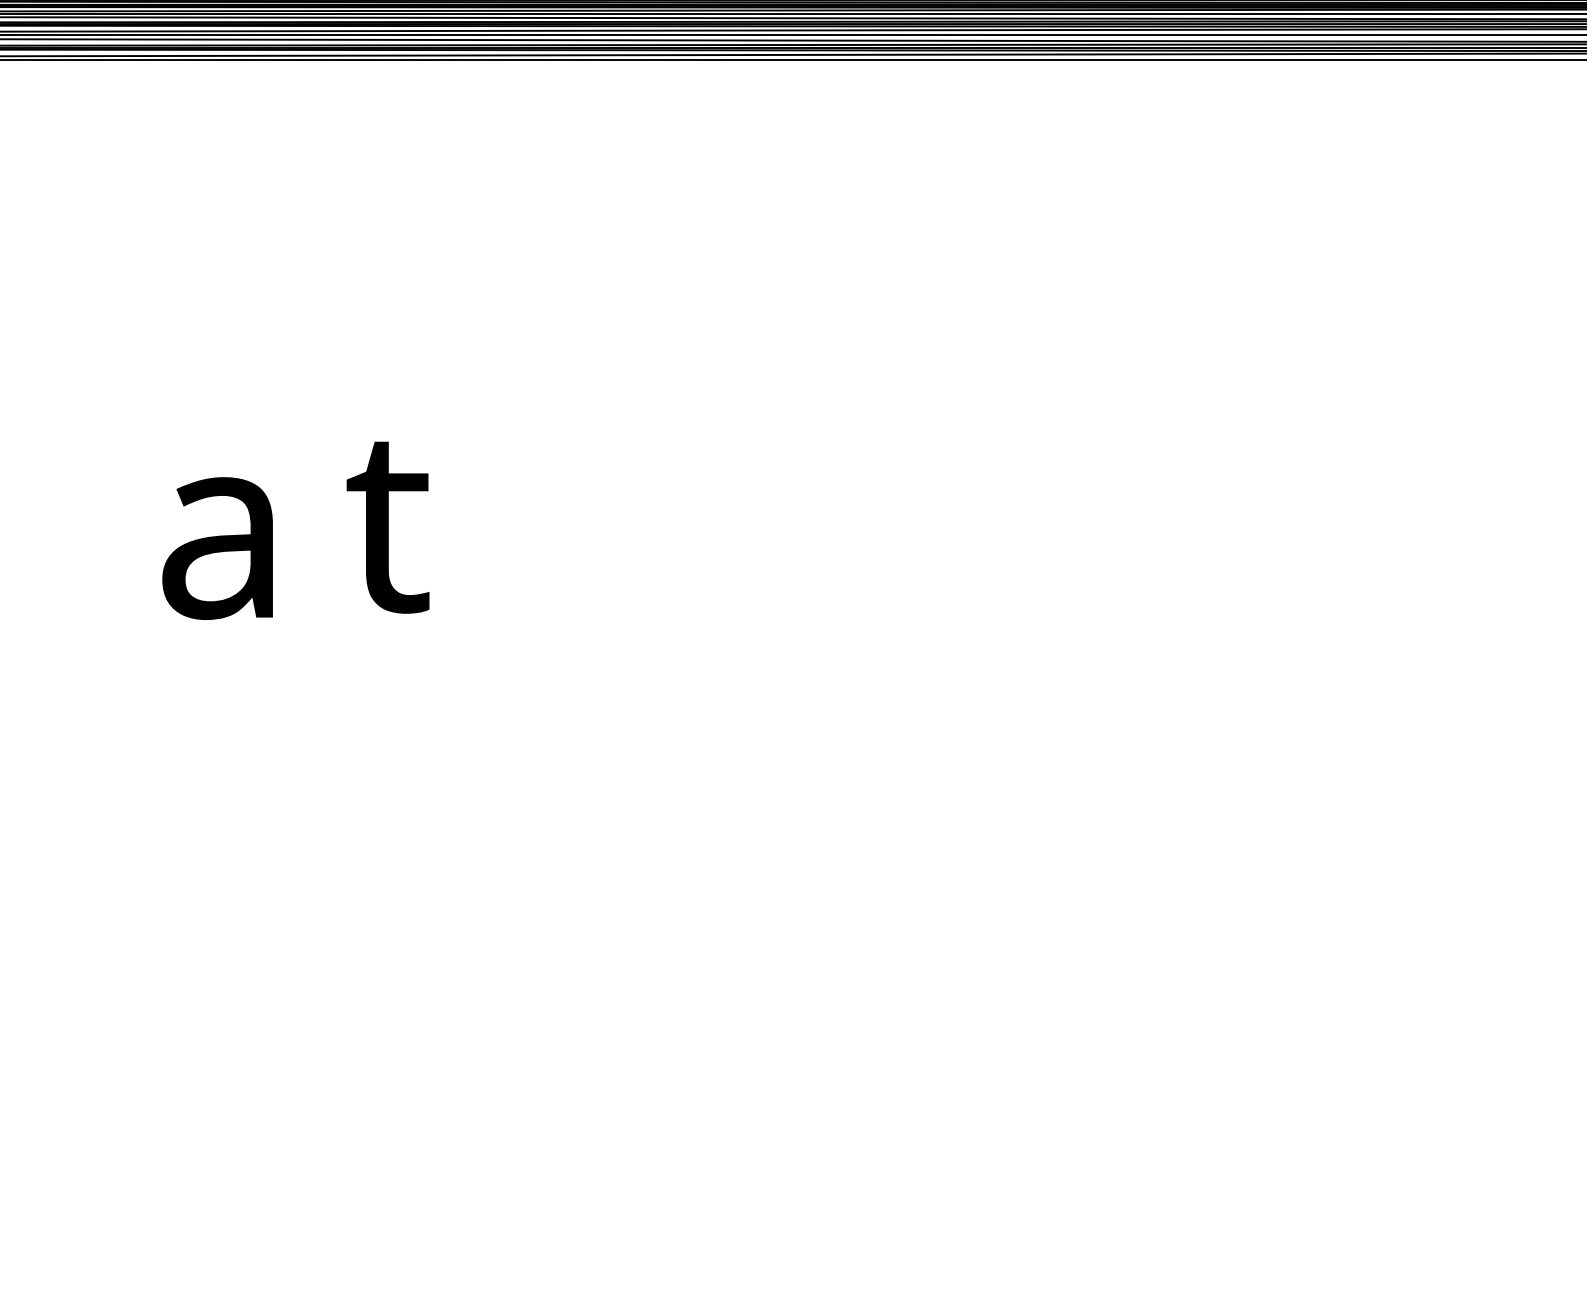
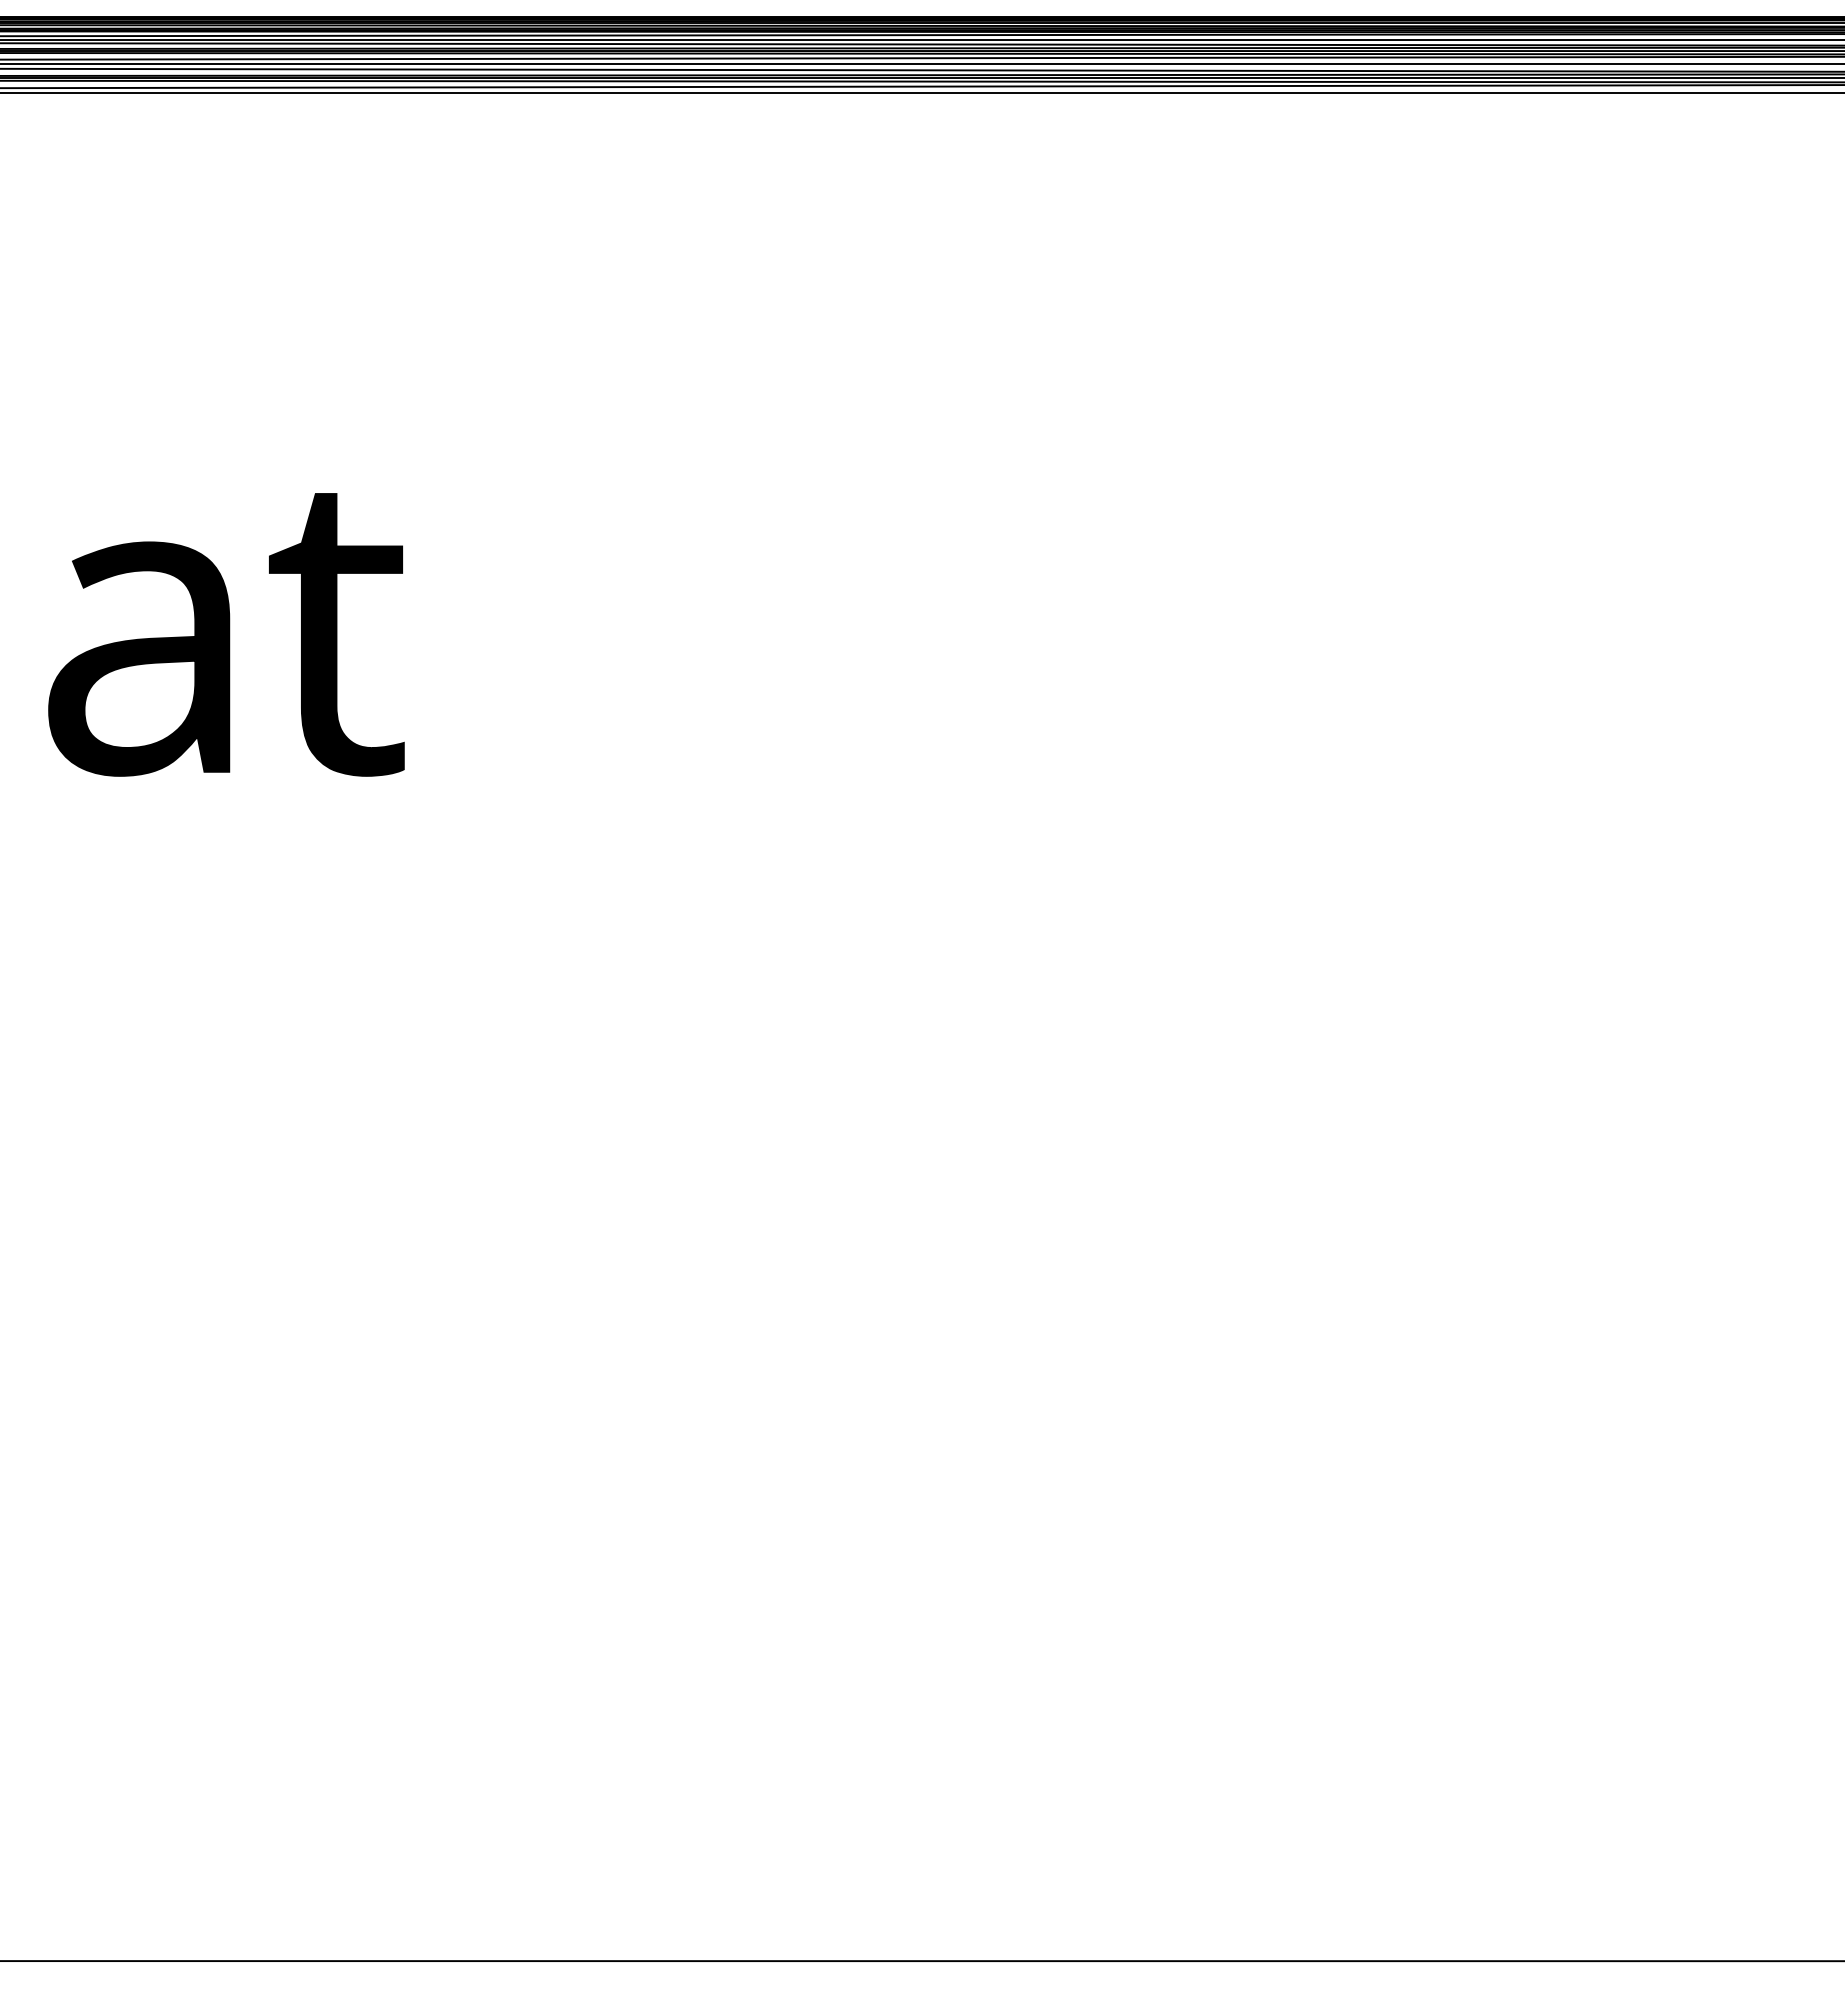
part: (387, 527) -> (336, 634), size x1.43
part: (217, 548) -> (139, 658), size x1.43

